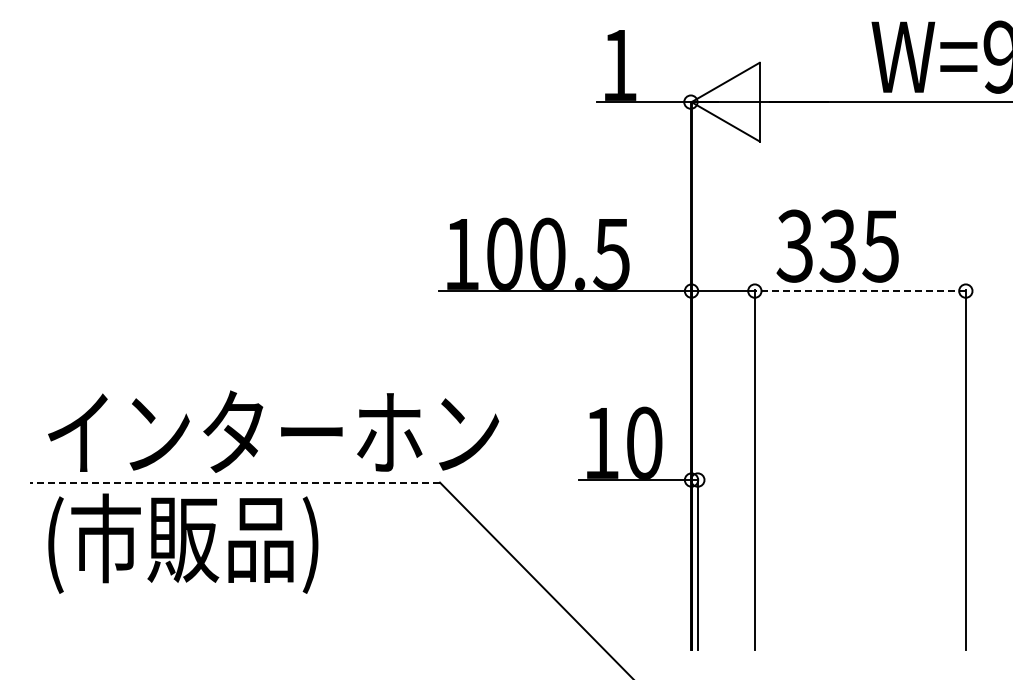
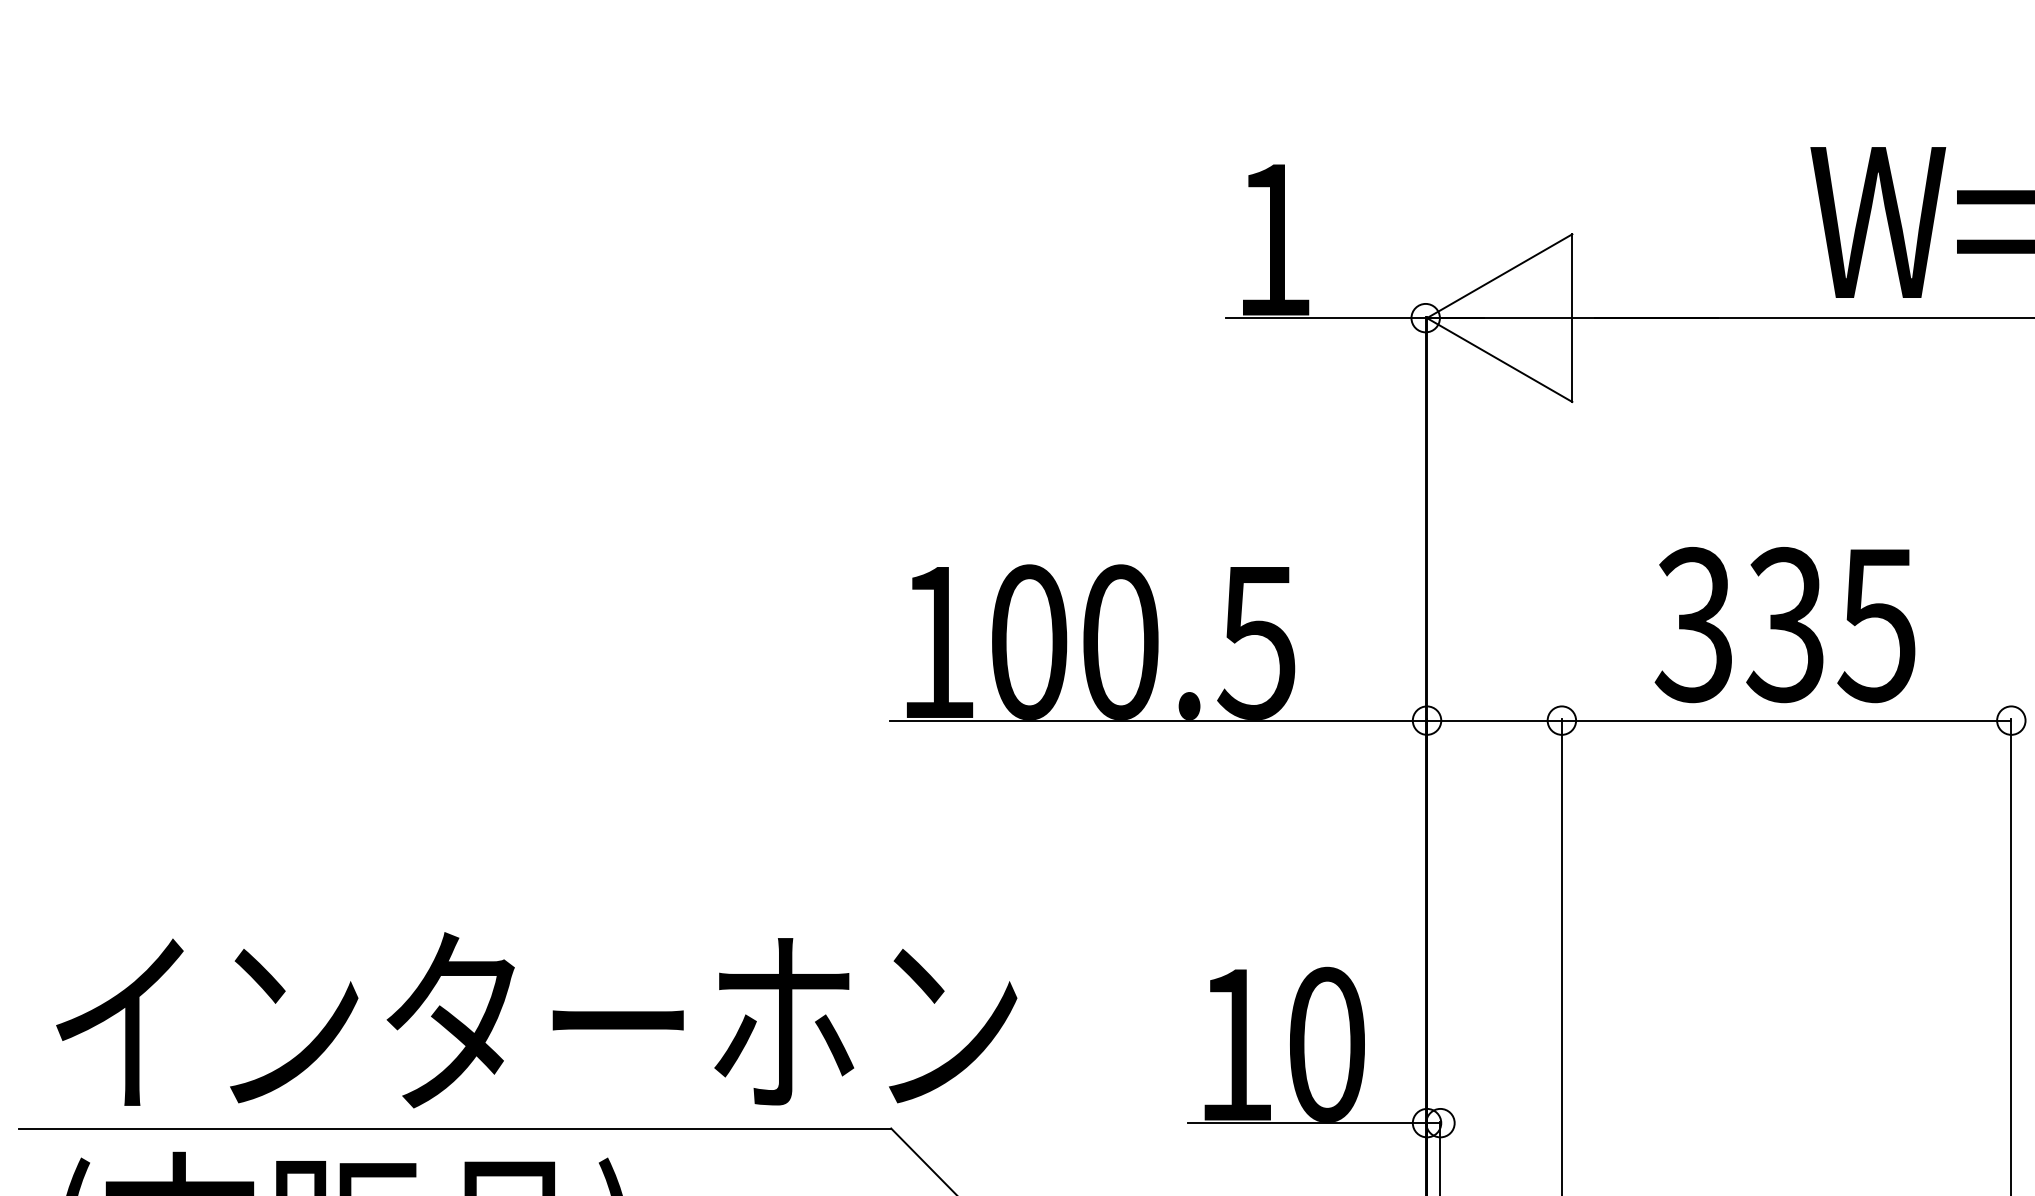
text: (837, 245) -> (1784, 623), moved
line: (860, 291) -> (1786, 721), dashed -> solid
line: (235, 482) -> (455, 1128), dashed -> solid

